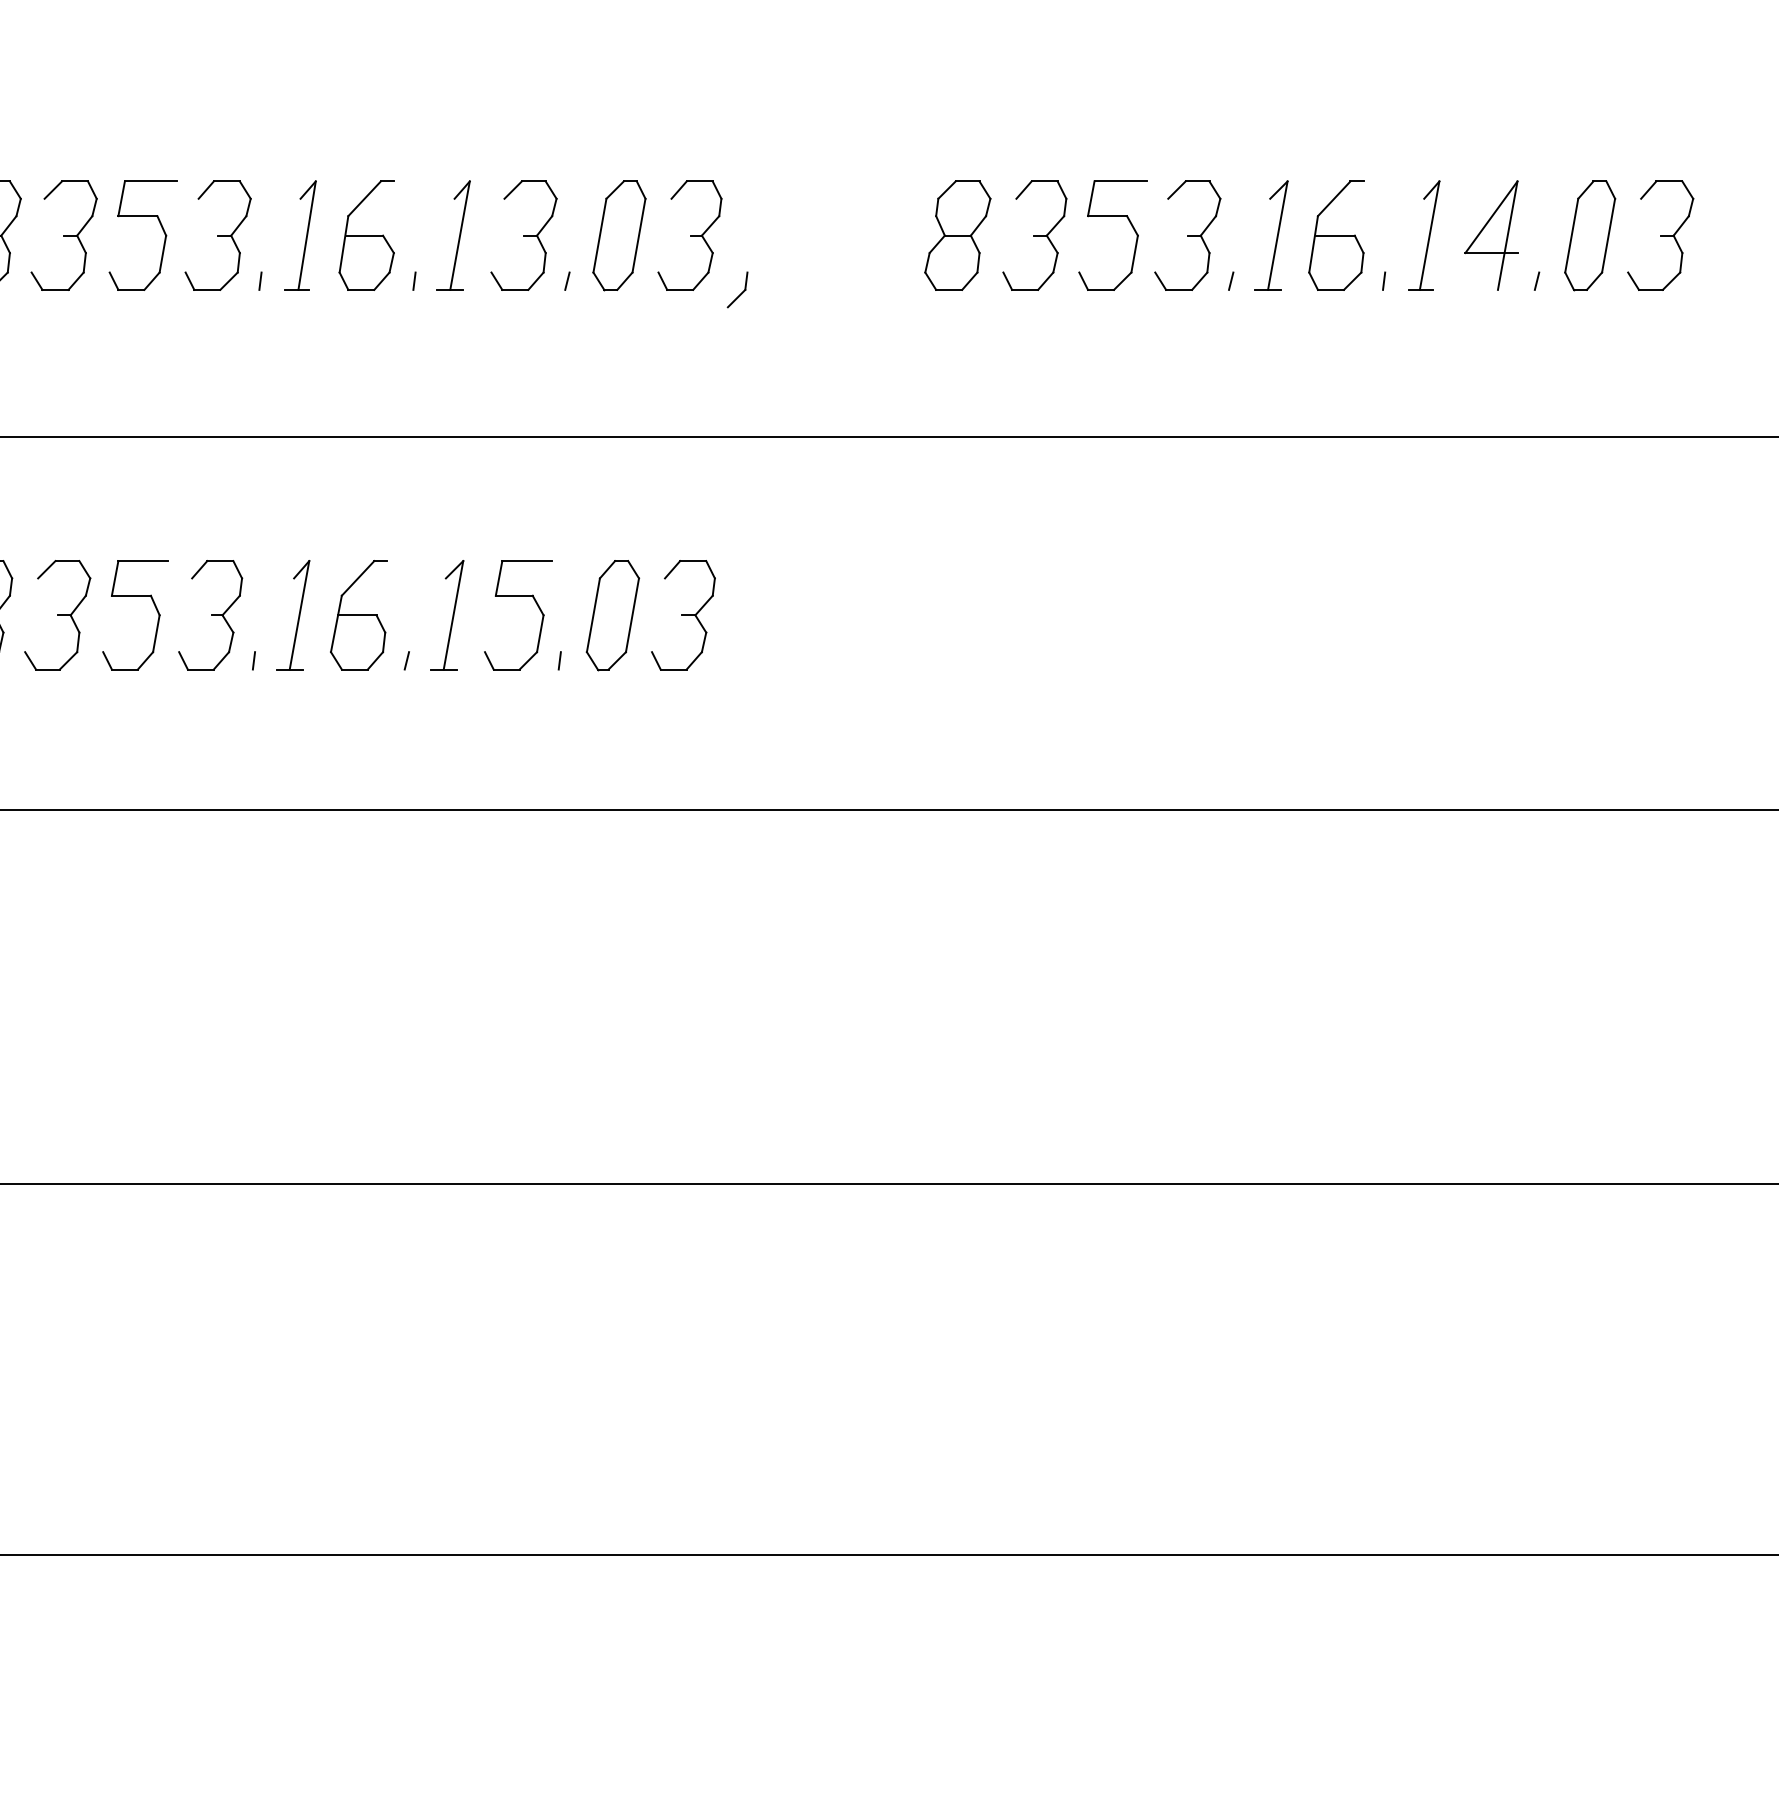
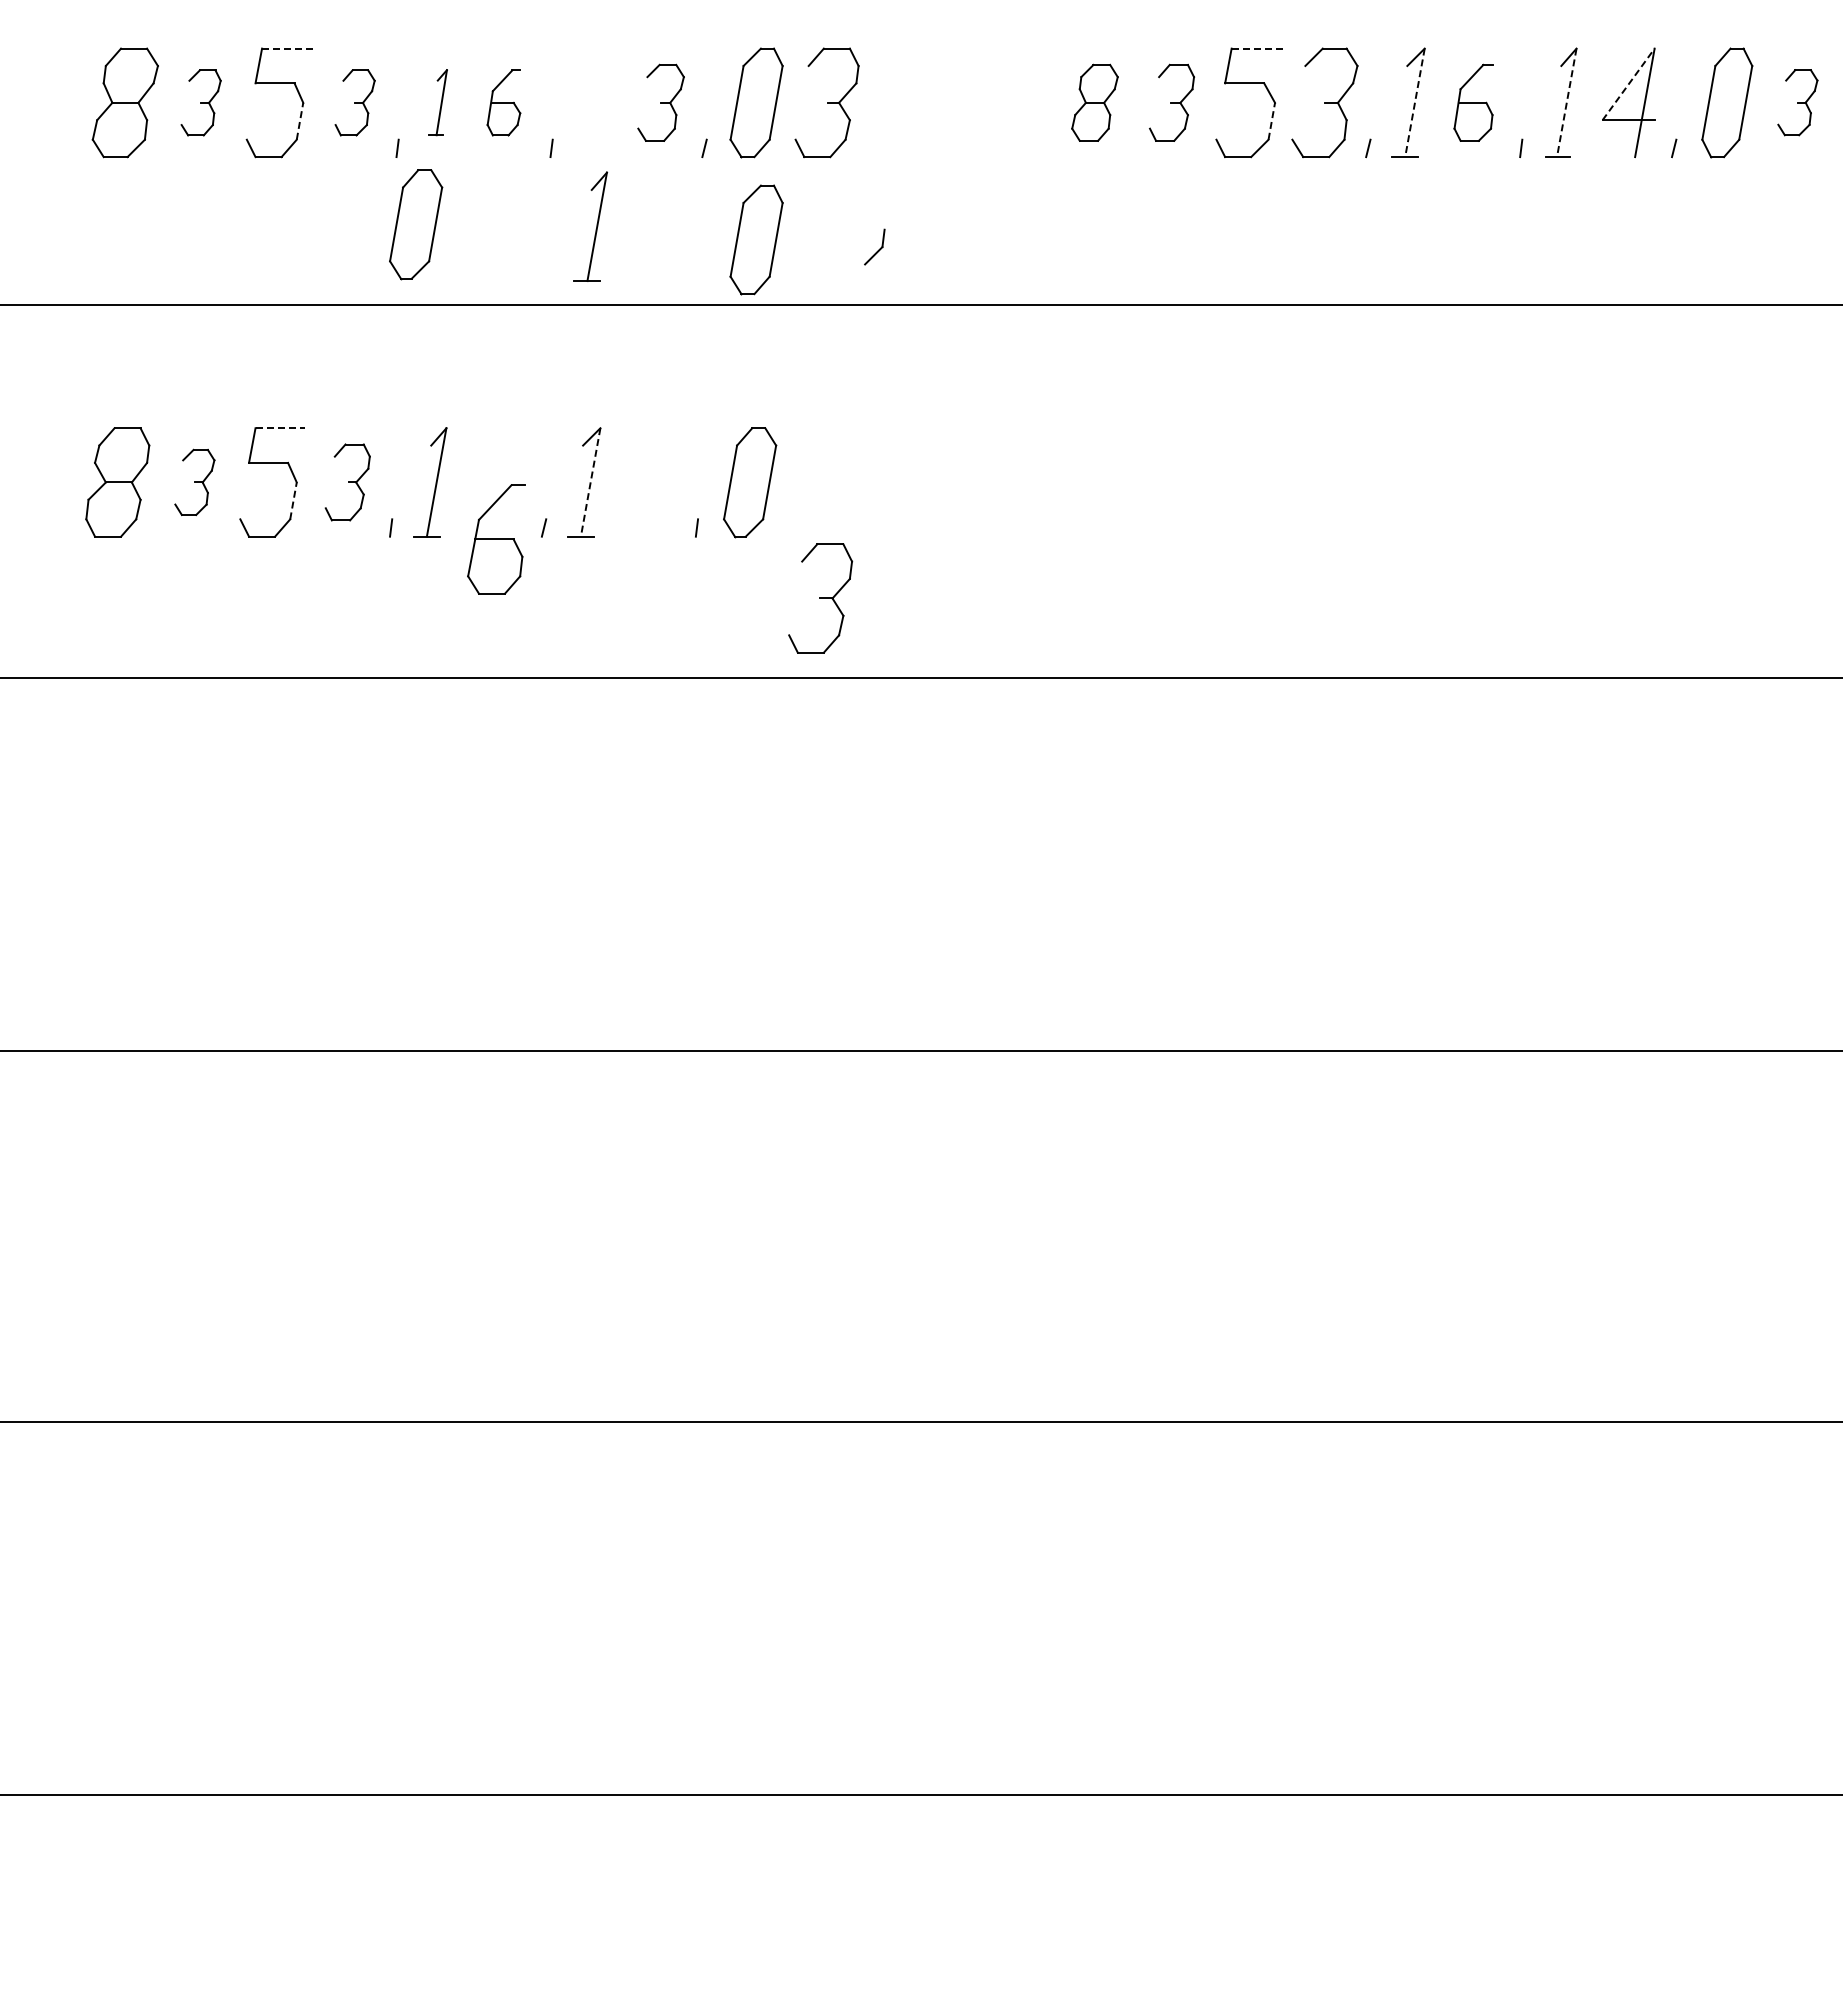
line: (151, 181) -> (288, 48), solid -> dashed
line: (1121, 181) -> (1258, 48), solid -> dashed
line: (1491, 217) -> (1628, 84), solid -> dashed
part: (63, 235) -> (200, 102), size x0.6
part: (217, 235) -> (354, 102), size x0.6
part: (300, 235) -> (437, 102), size x0.6
part: (366, 235) -> (503, 102), size x0.6
part: (453, 235) -> (590, 226), moved
part: (523, 235) -> (660, 102), size x0.7
part: (957, 235) -> (1094, 102), size x0.7
part: (1034, 235) -> (1171, 102), size x0.7
part: (1336, 235) -> (1473, 102), size x0.7
part: (1660, 235) -> (1797, 102), size x0.6
line: (1277, 236) -> (1414, 103), solid -> dashed
line: (1429, 236) -> (1566, 103), solid -> dashed
line: (163, 254) -> (300, 121), solid -> dashed
line: (1134, 254) -> (1271, 121), solid -> dashed
part: (737, 289) -> (874, 246), moved
part: (279, 357) -> (416, 224), added
part: (619, 372) -> (756, 239), added
line: (143, 561) -> (280, 428), solid -> dashed
part: (518, 596) -> (655, 463), removed
part: (57, 615) -> (194, 482), size x0.6
part: (210, 615) -> (347, 482), size x0.7
part: (359, 615) -> (496, 539), moved
line: (453, 615) -> (590, 482), solid -> dashed
part: (683, 615) -> (820, 598), moved
line: (156, 633) -> (293, 500), solid -> dashed

